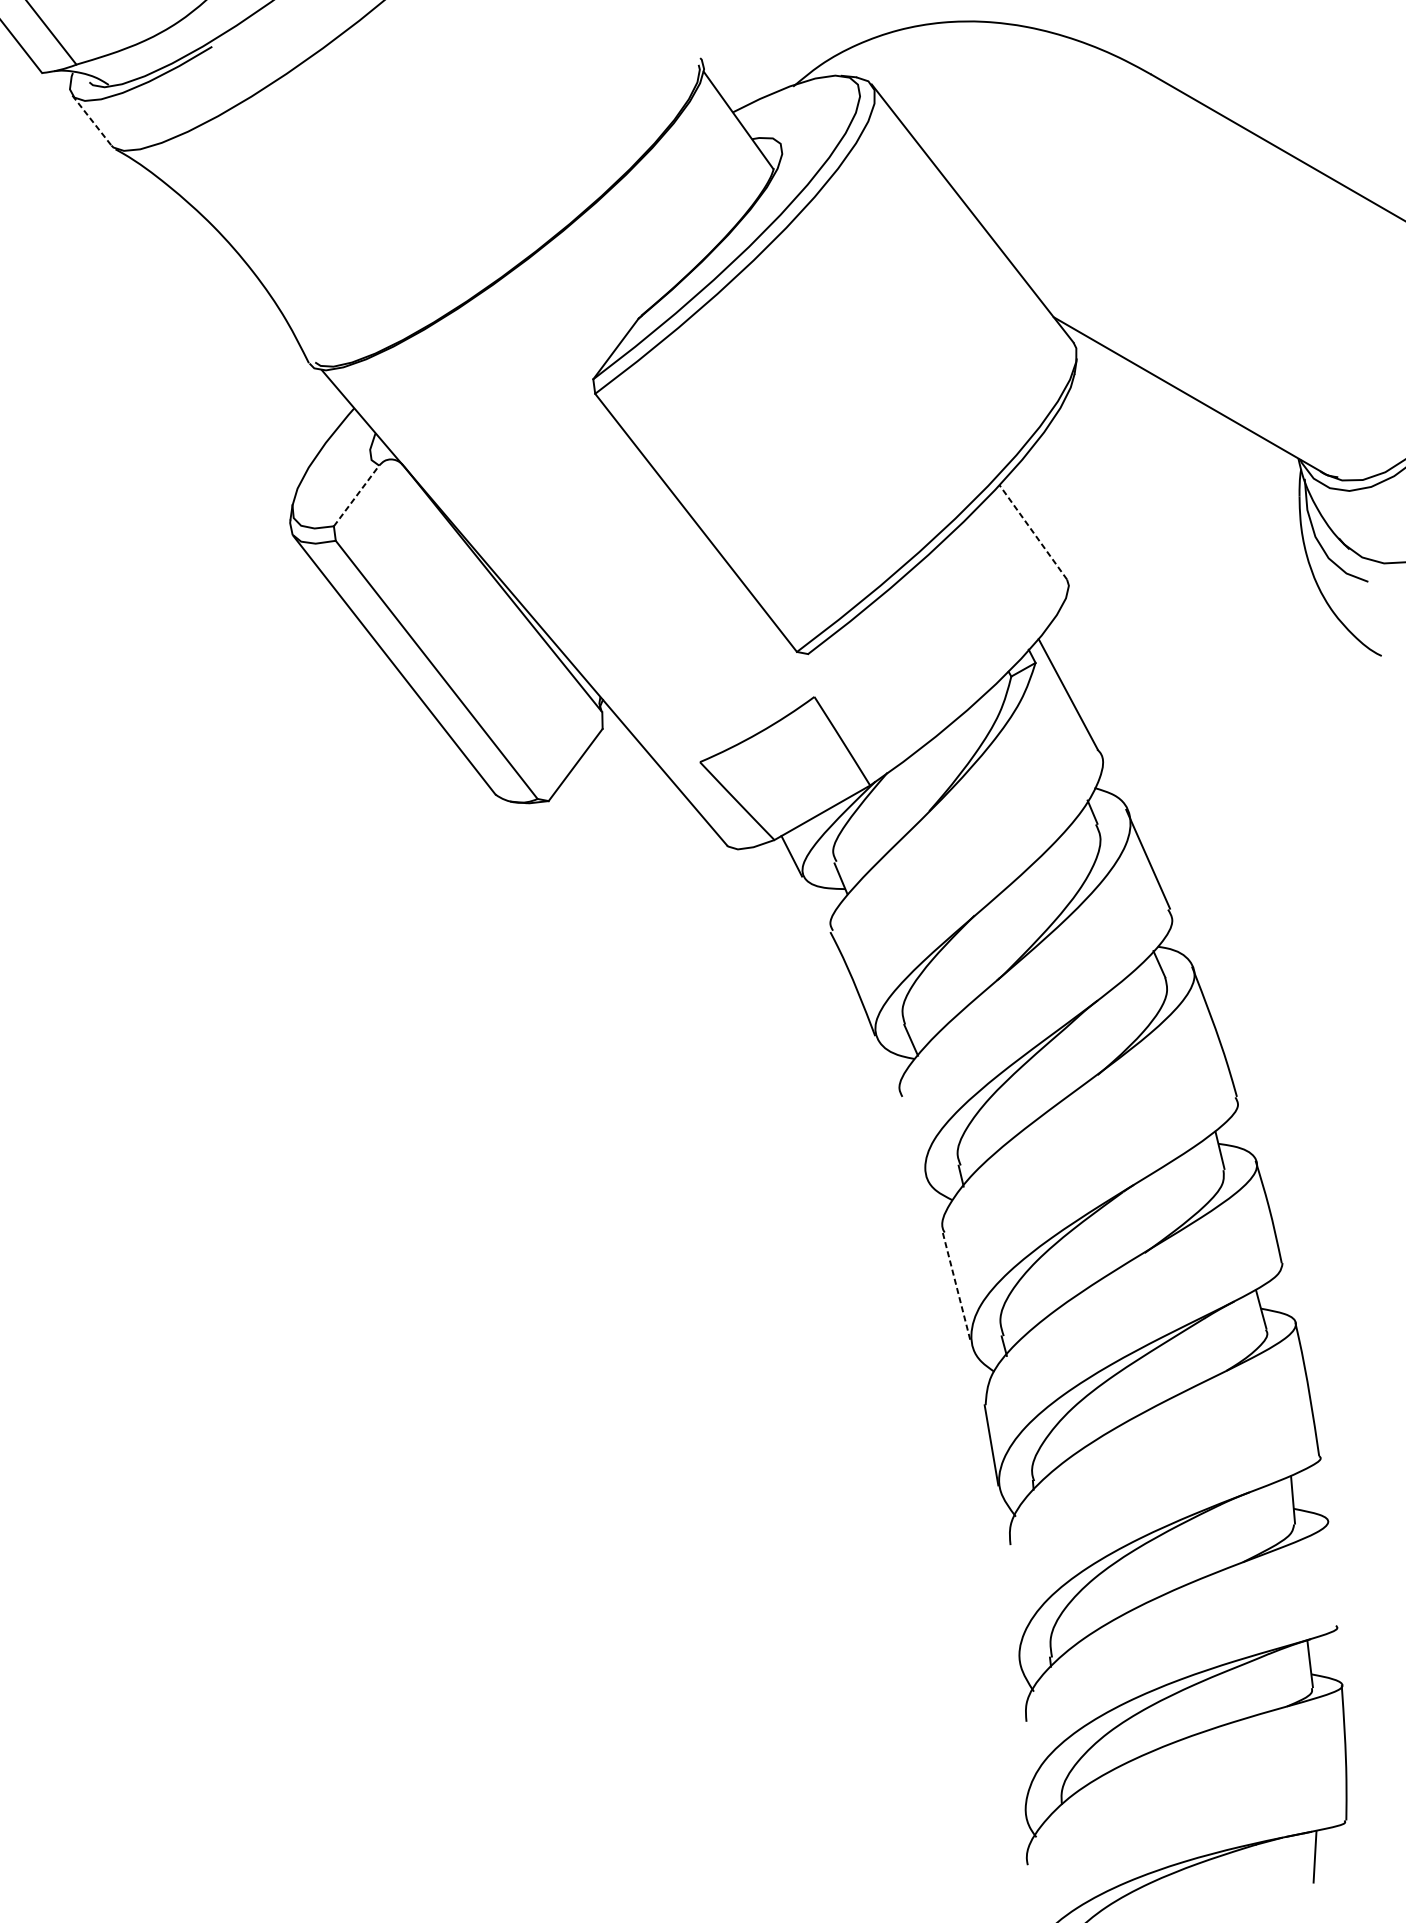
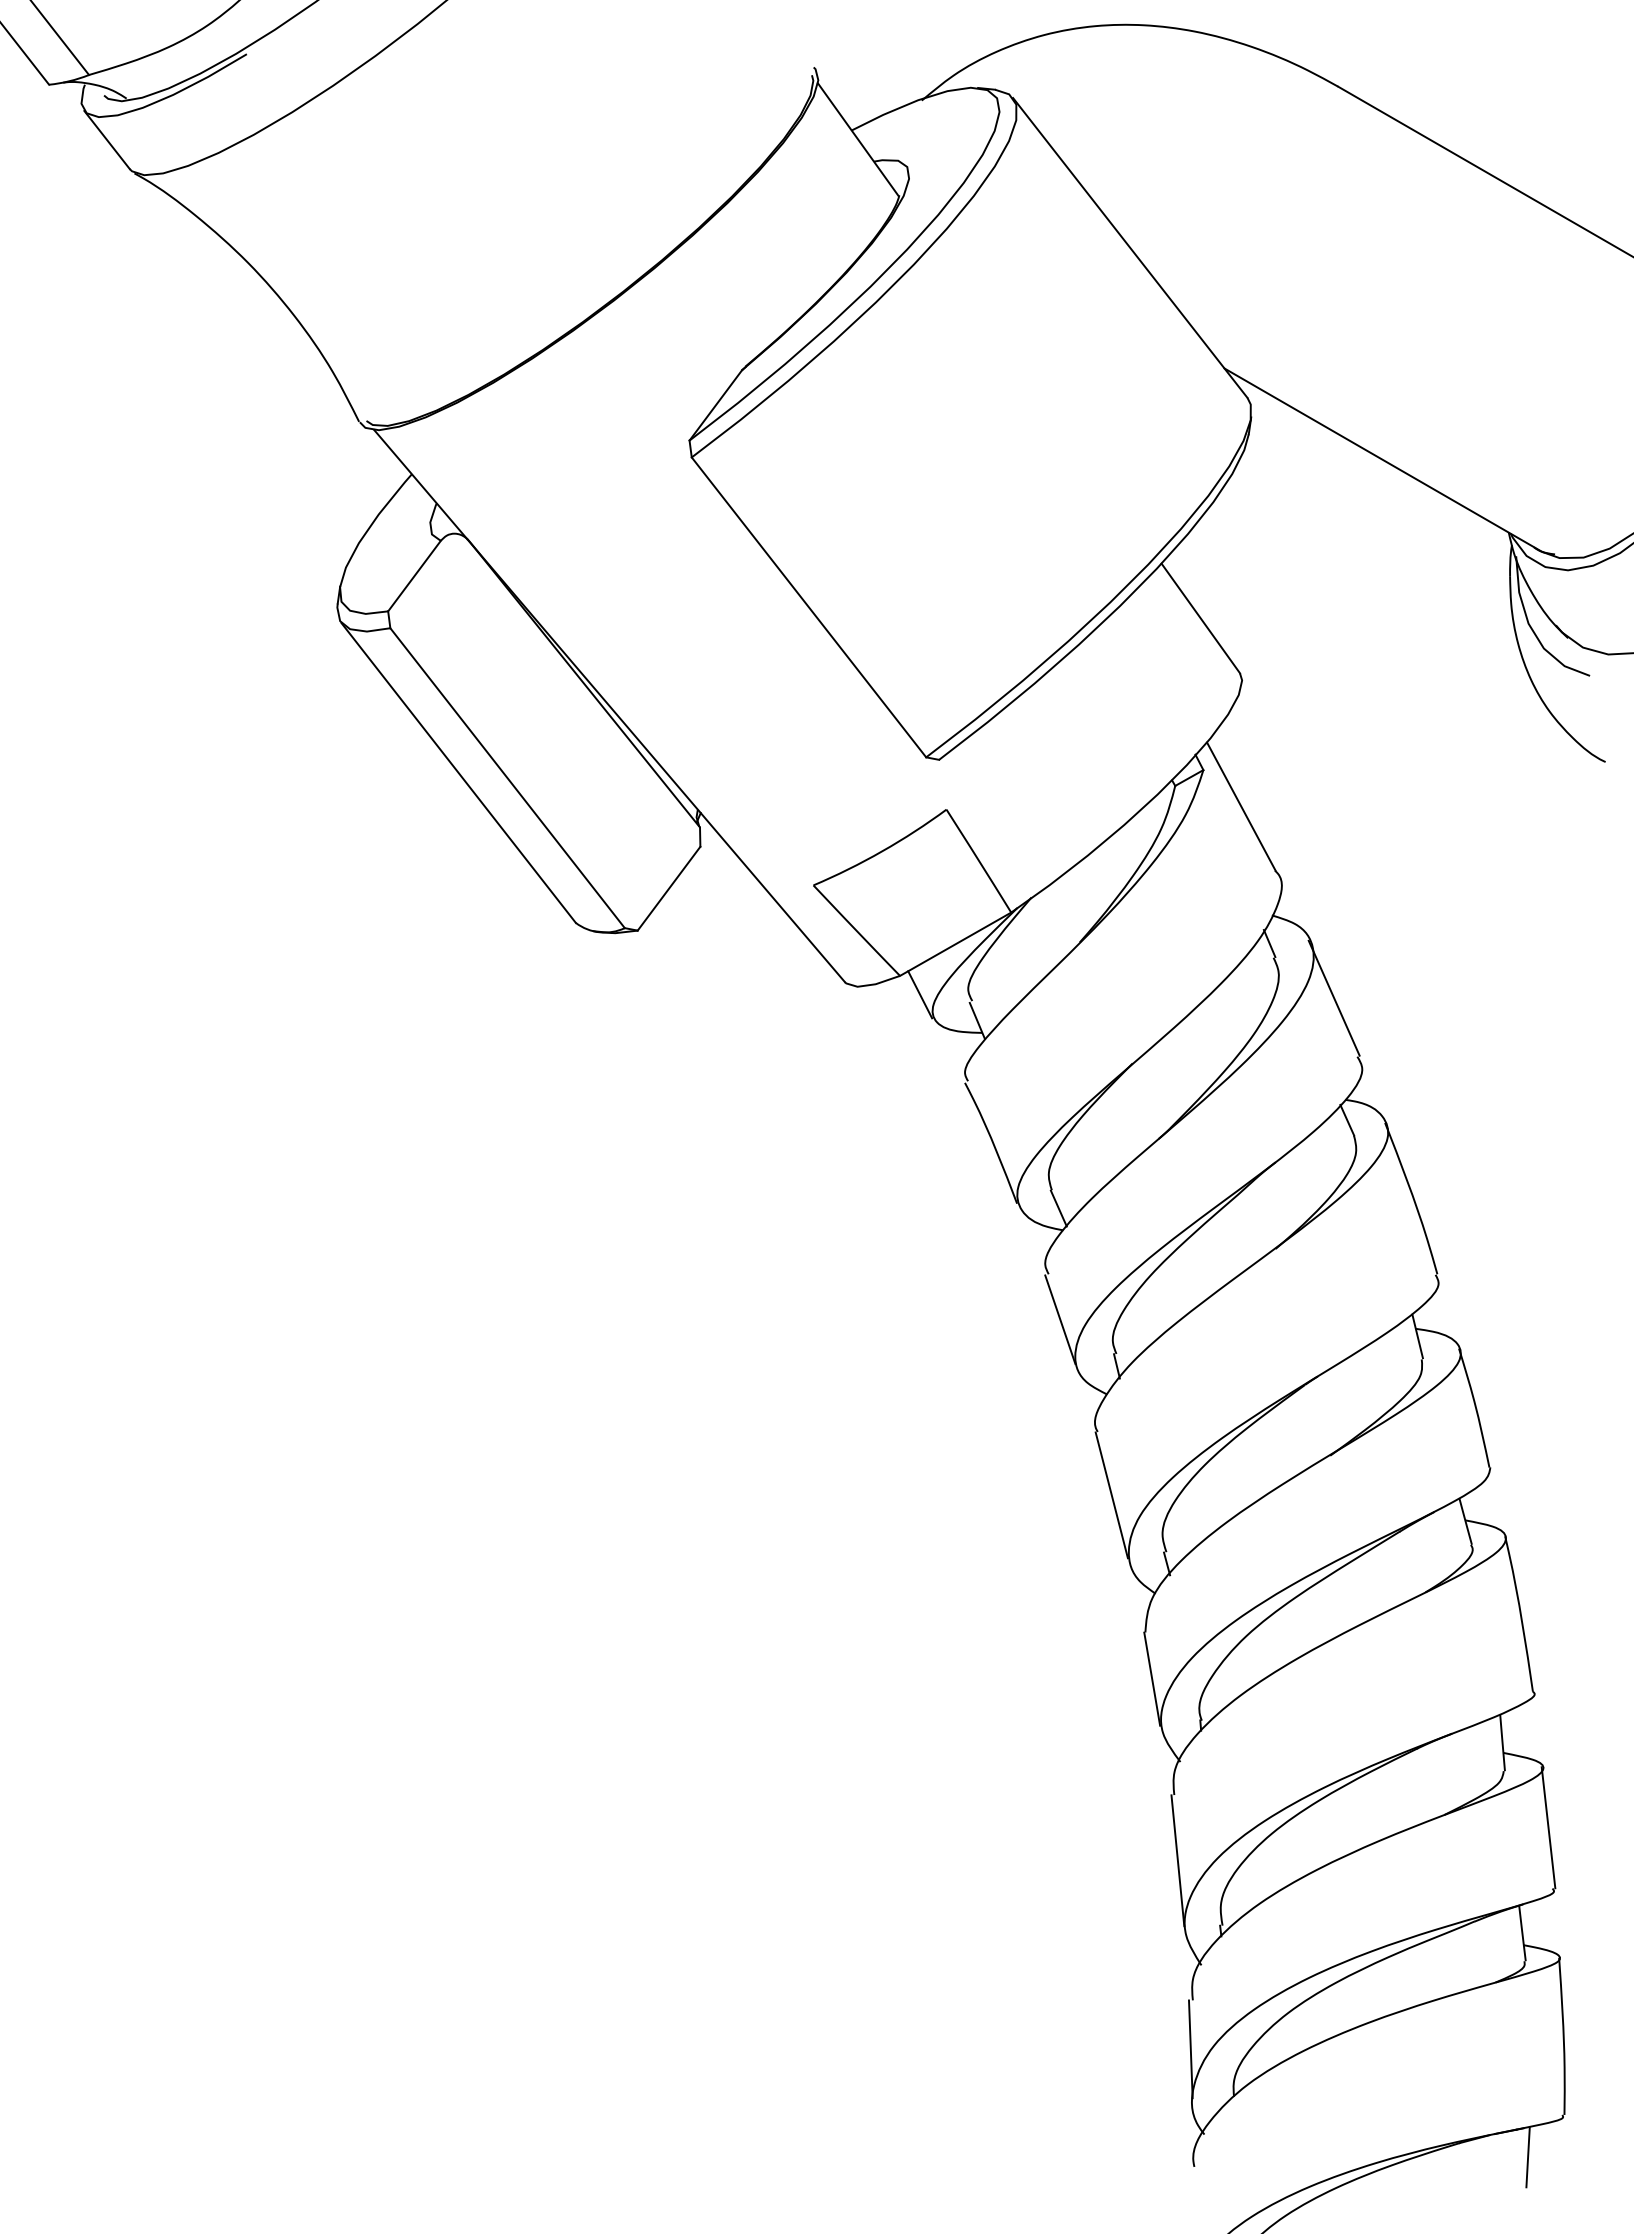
line: (92, 121) -> (107, 140), dashed -> solid
line: (356, 496) -> (414, 576), dashed -> solid
line: (1033, 532) -> (1200, 618), dashed -> solid
line: (912, 1135) -> (1060, 1319), added
line: (956, 1287) -> (1111, 1495), dashed -> solid
line: (1332, 1573) -> (1548, 1827), added
line: (1013, 1601) -> (1177, 1860), added
line: (1024, 1764) -> (1190, 2049), added

